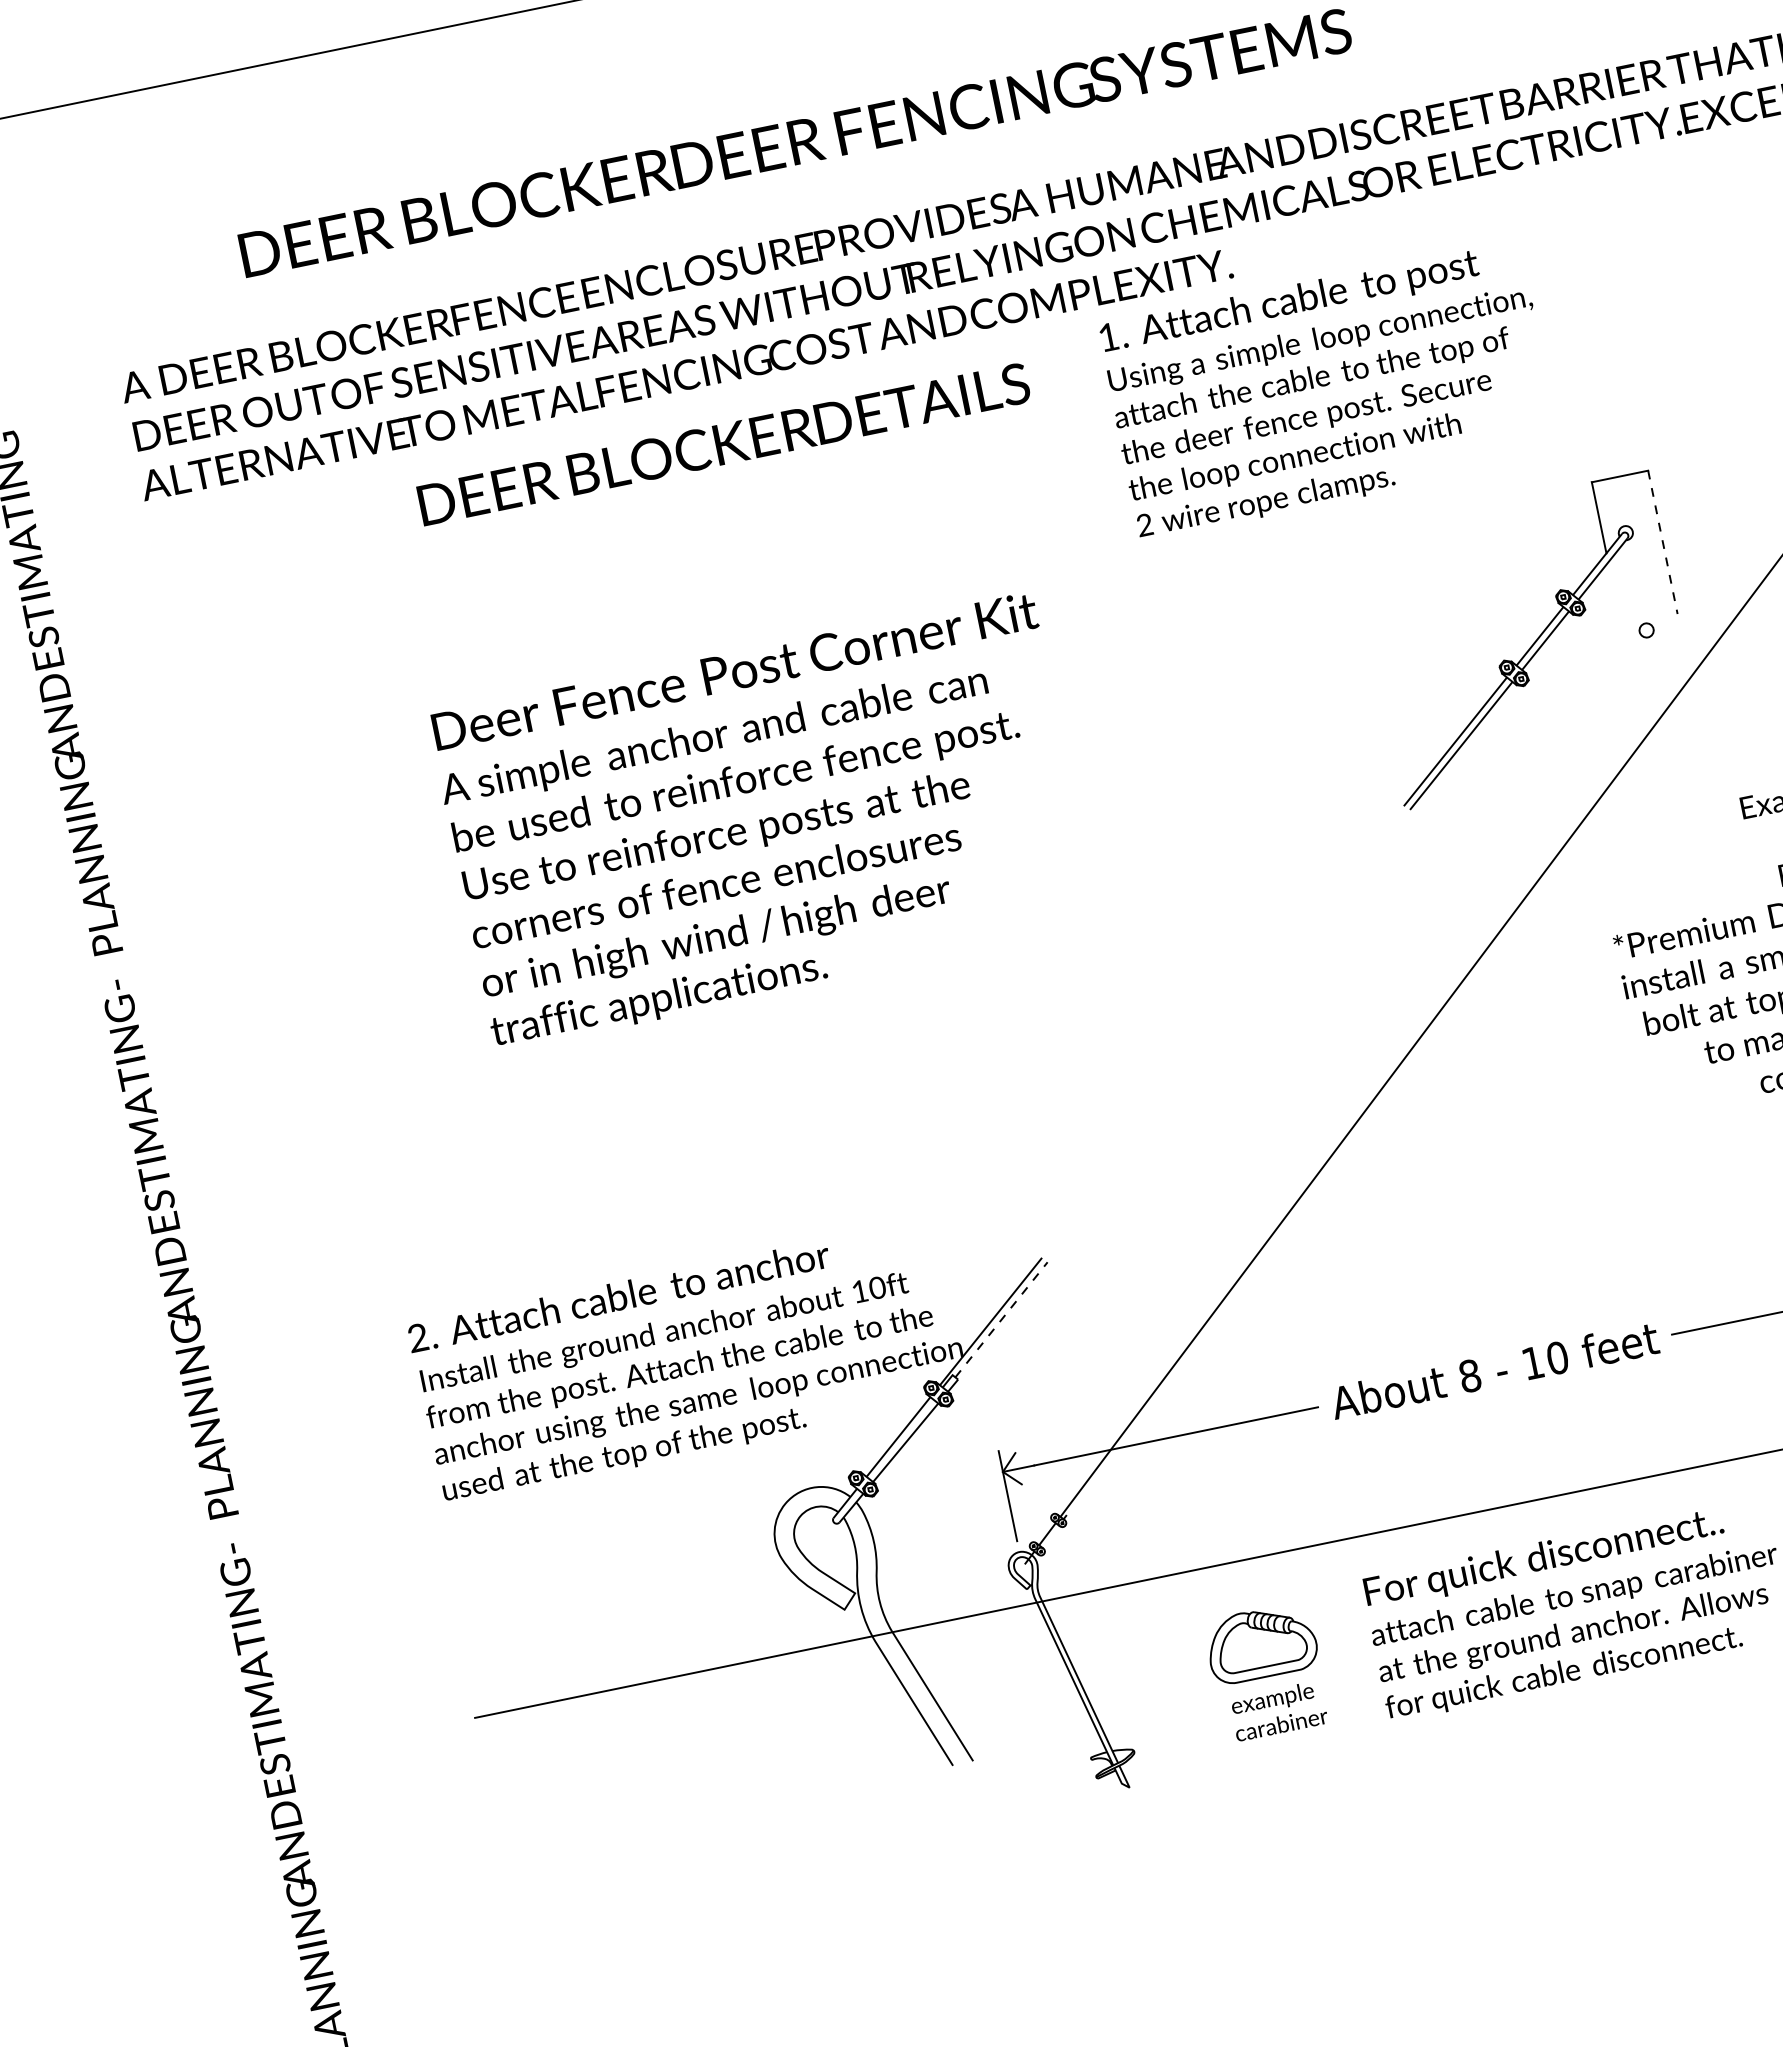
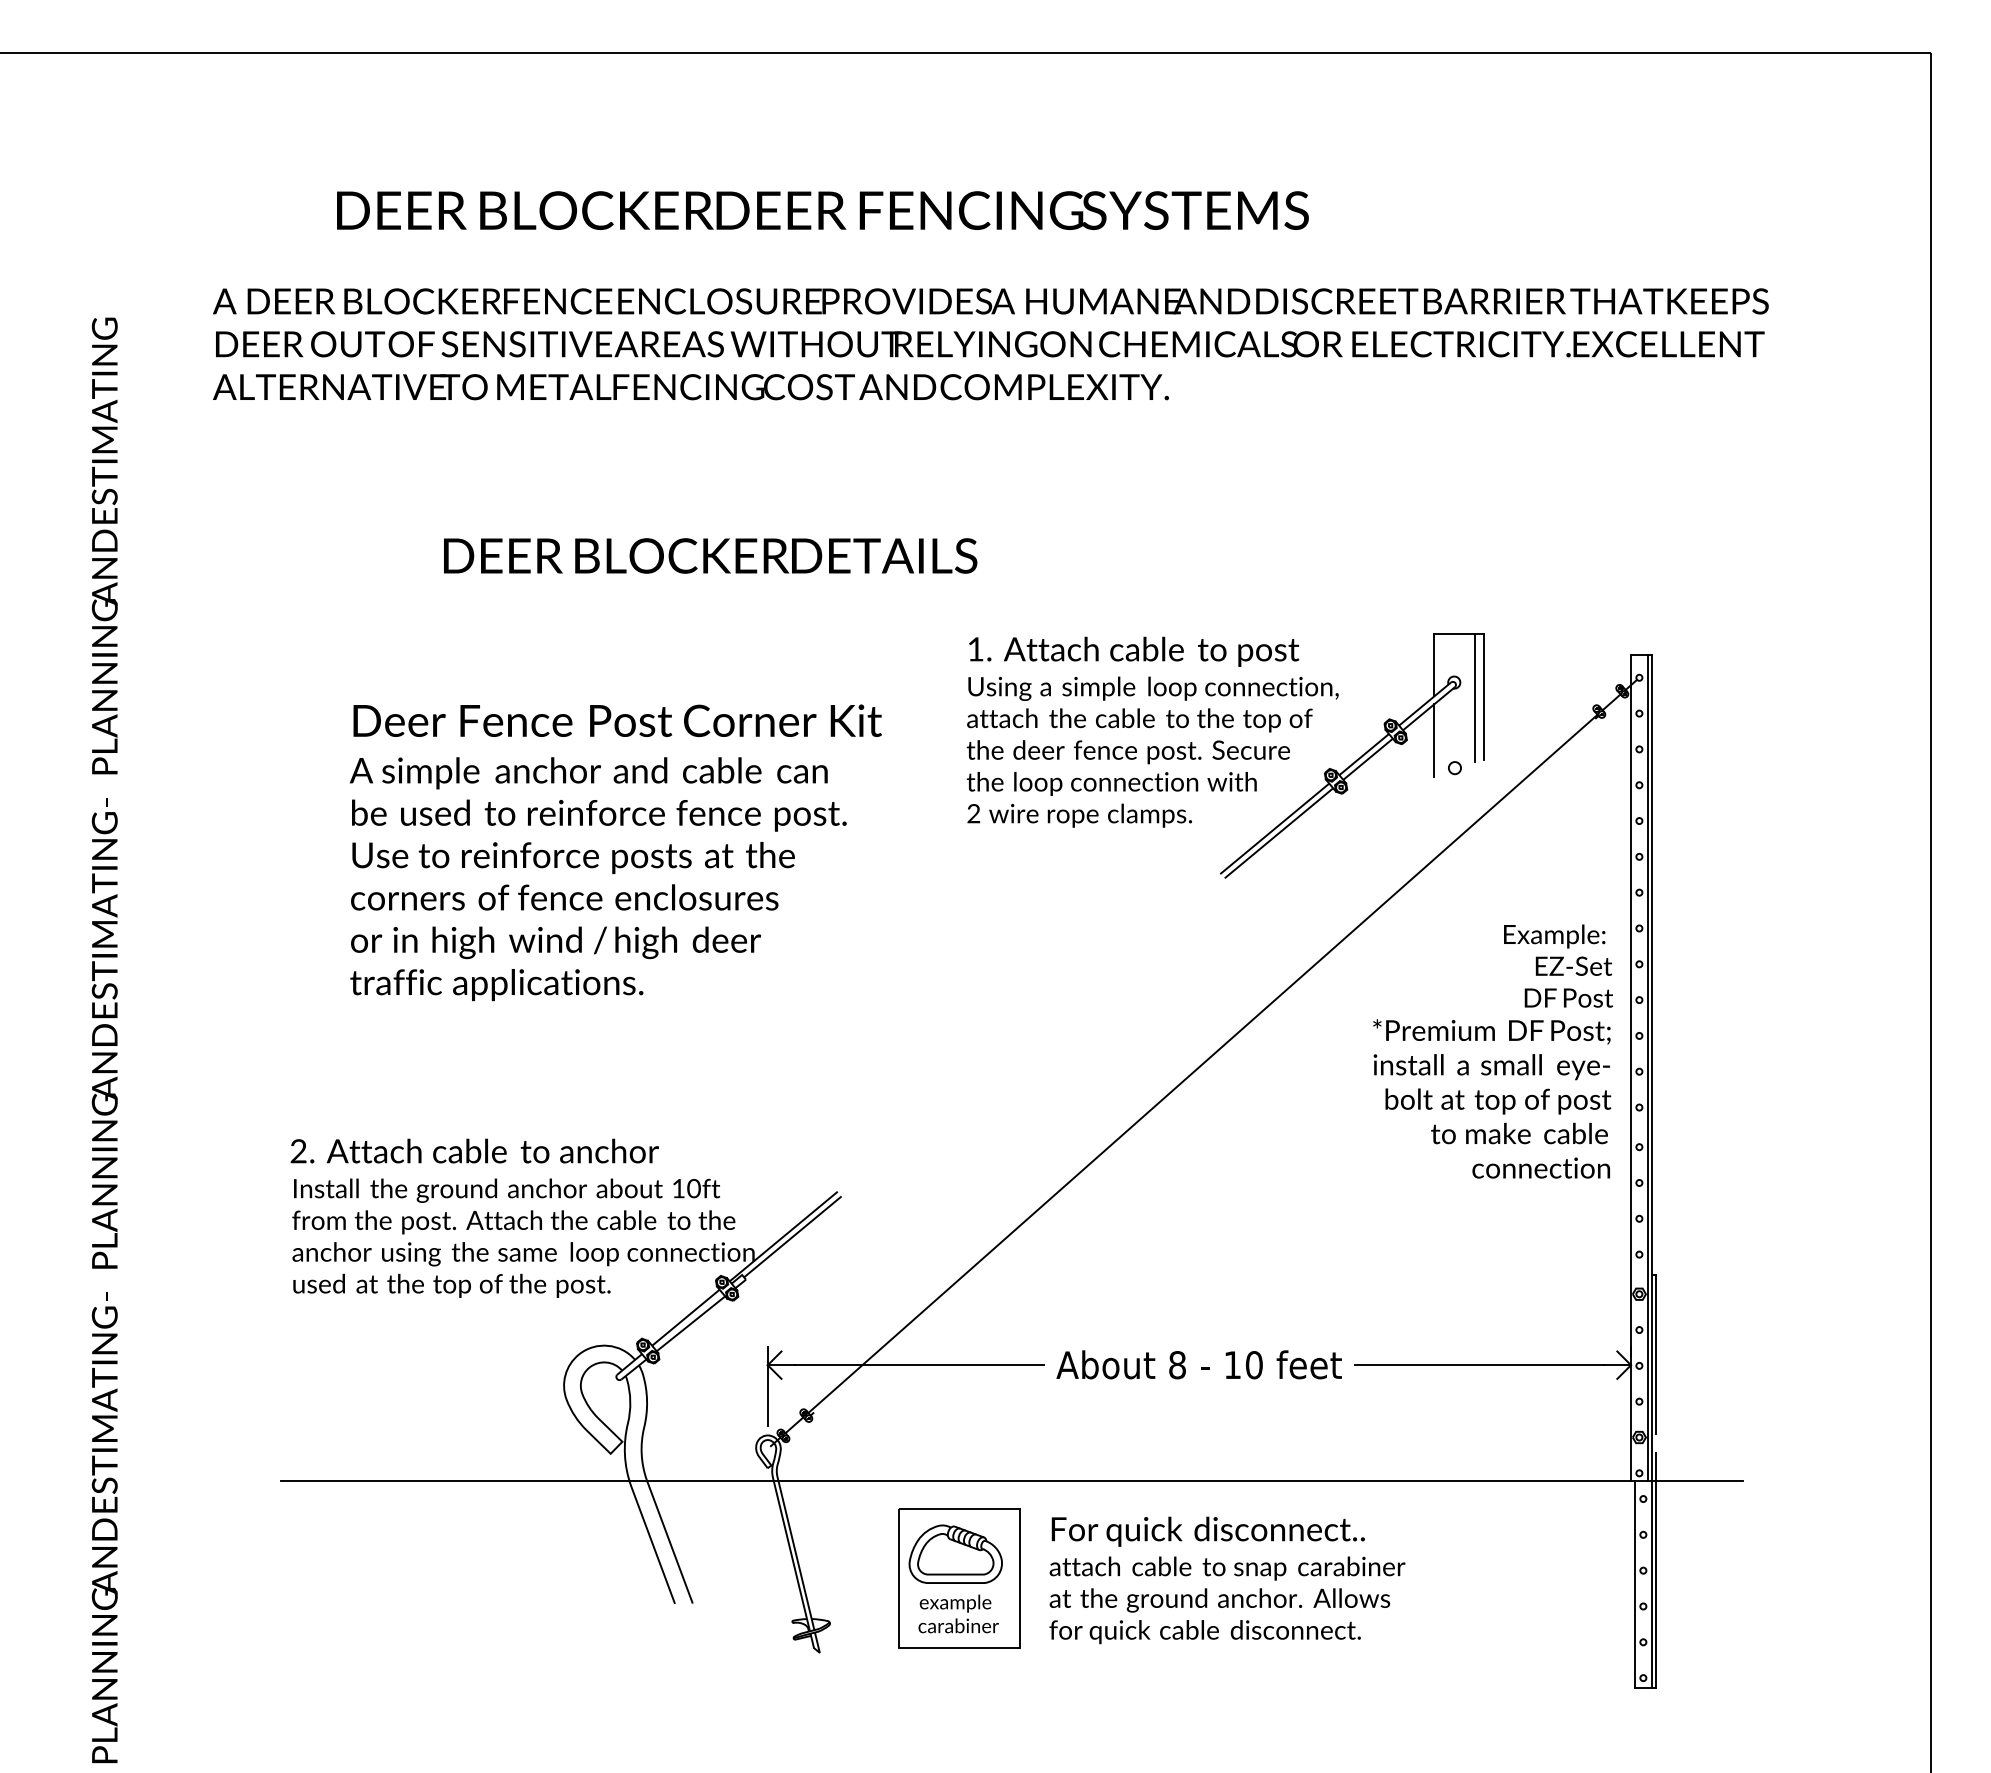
text: (1329, 389) -> (1152, 731), moved
text: (723, 443) -> (710, 555), moved
line: (1662, 542) -> (1483, 696), dashed -> solid
line: (1653, 545) -> (1475, 697), added
line: (1616, 603) -> (1434, 740), added
text: (763, 821) -> (615, 852), moved
line: (1002, 1319) -> (793, 1236), dashed -> solid
part: (1271, 1670) -> (959, 1578), added

